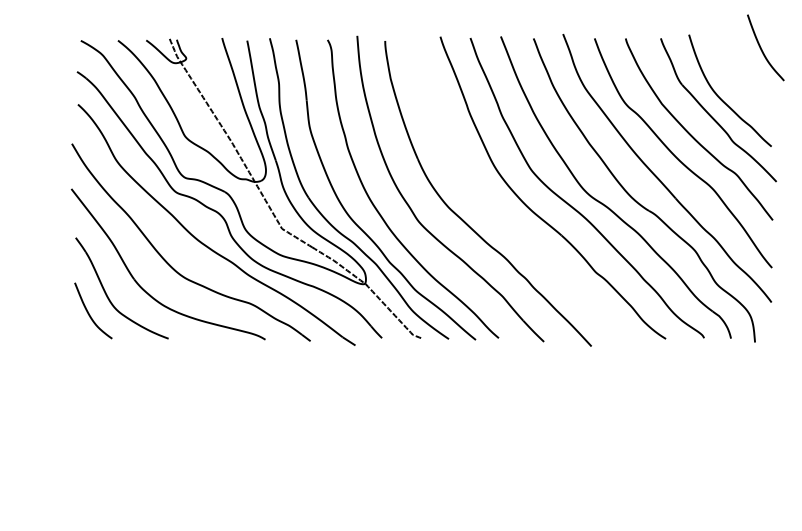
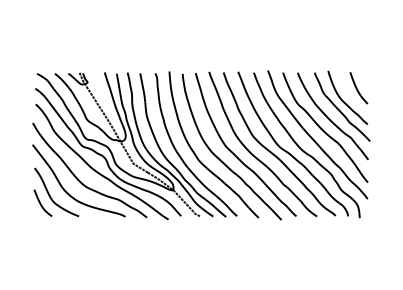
curve: (762, 48) -> (357, 88), moved
part: (495, 209) -> (235, 154), added

